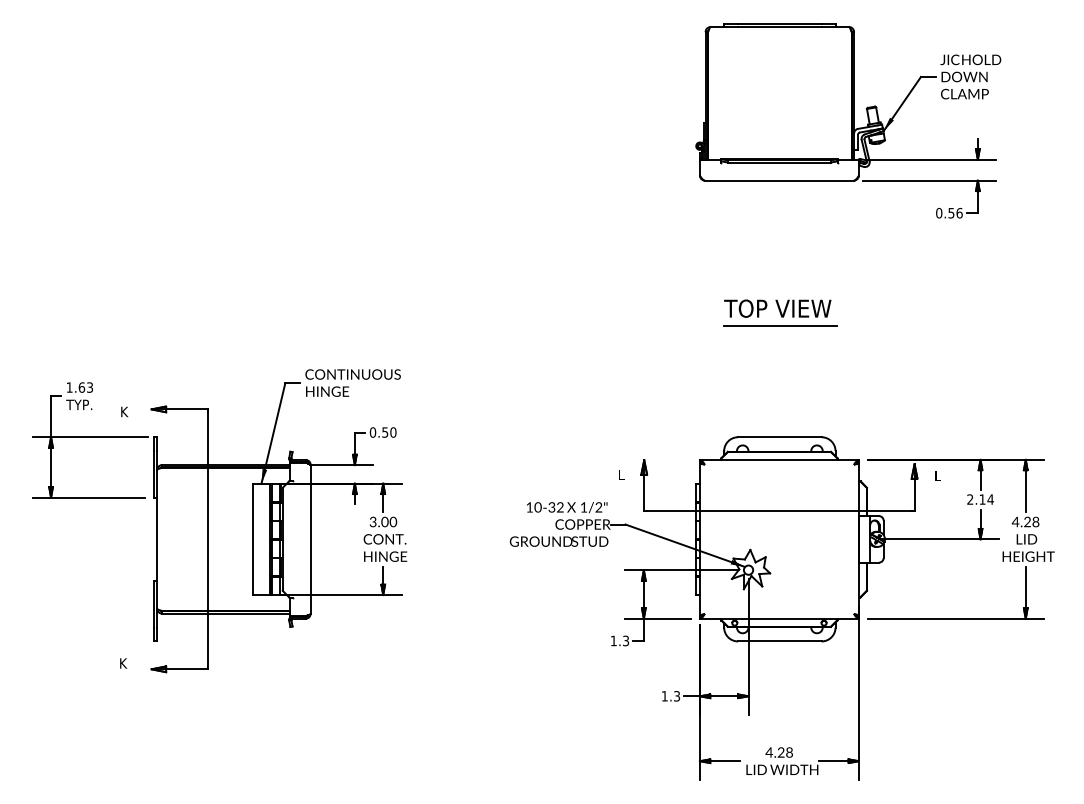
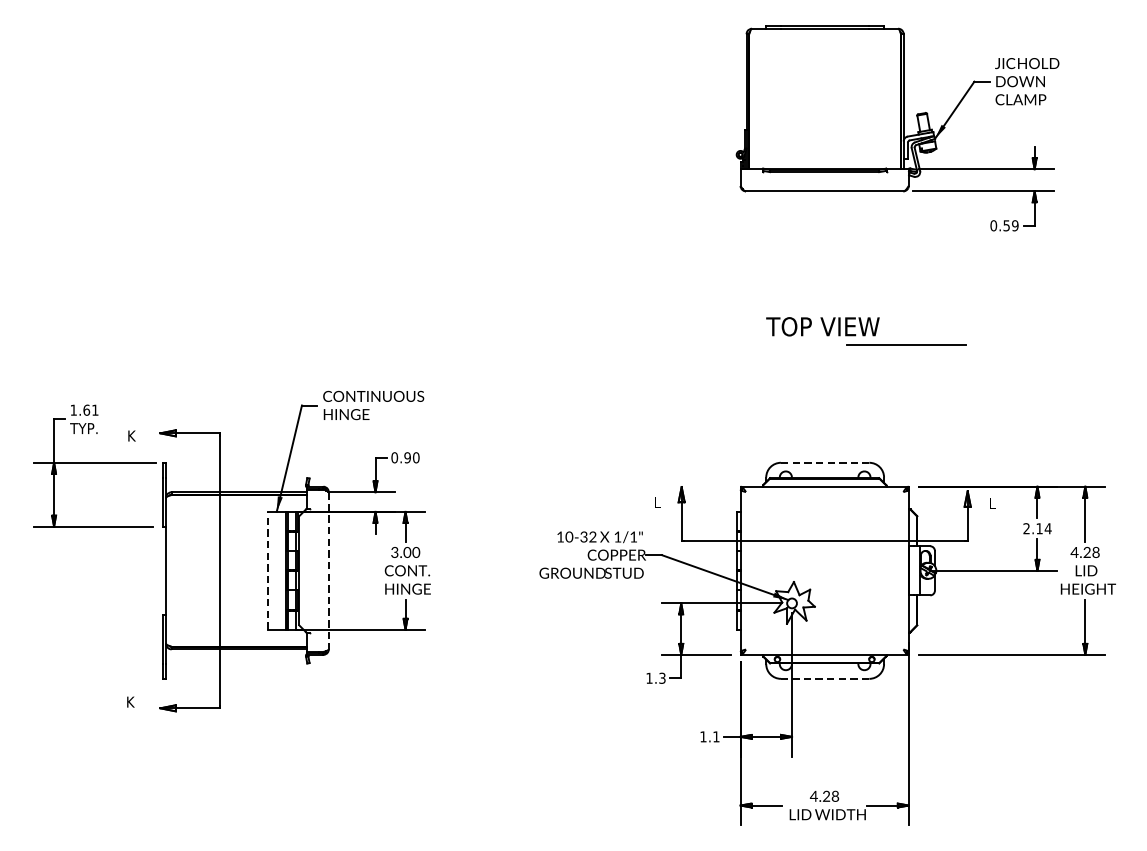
text: (959, 212) -> (1015, 225), 0.56 -> 0.59
line: (780, 325) -> (906, 344), moved
text: (90, 387) -> (95, 410), 1.63 -> 1.61
text: (385, 432) -> (407, 457), 0.50 -> 0.90
line: (779, 437) -> (824, 463), solid -> dashed
text: (598, 507) -> (633, 537), 1/2" -> 1/1"
line: (252, 539) -> (267, 570), solid -> dashed
line: (310, 539) -> (328, 570), solid -> dashed
line: (779, 641) -> (824, 678), solid -> dashed
text: (677, 696) -> (716, 737), 1.3 -> 1.1

